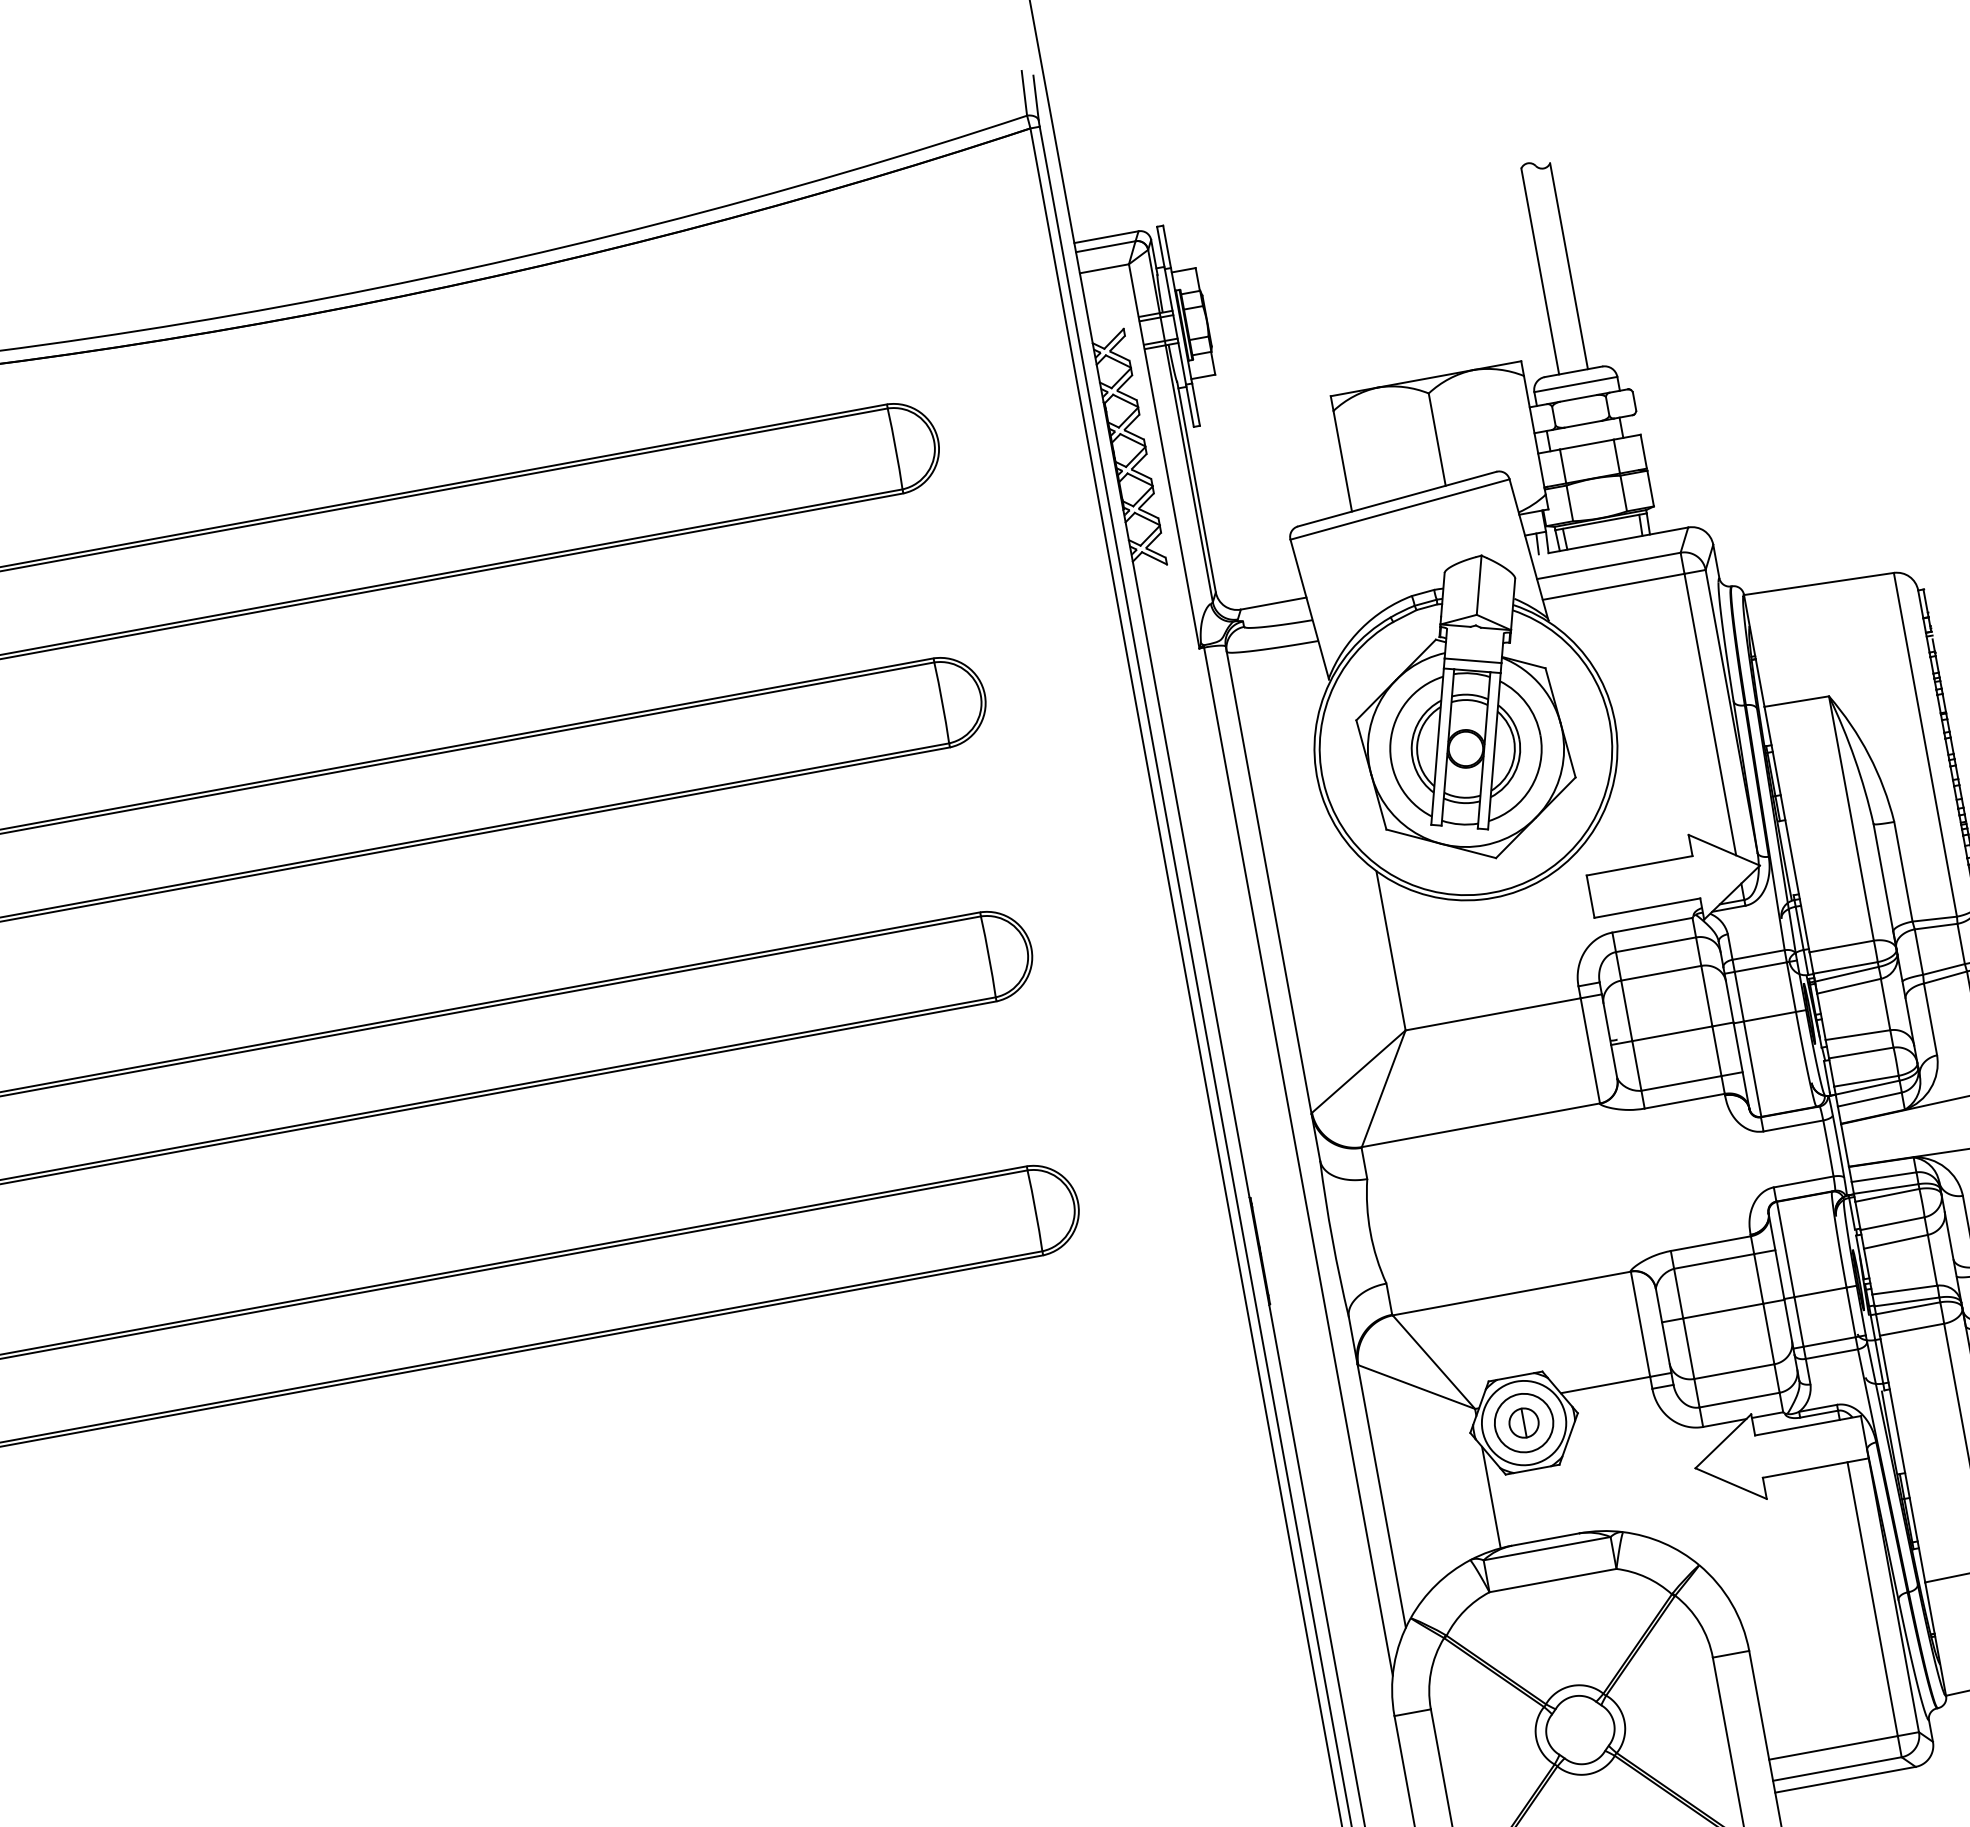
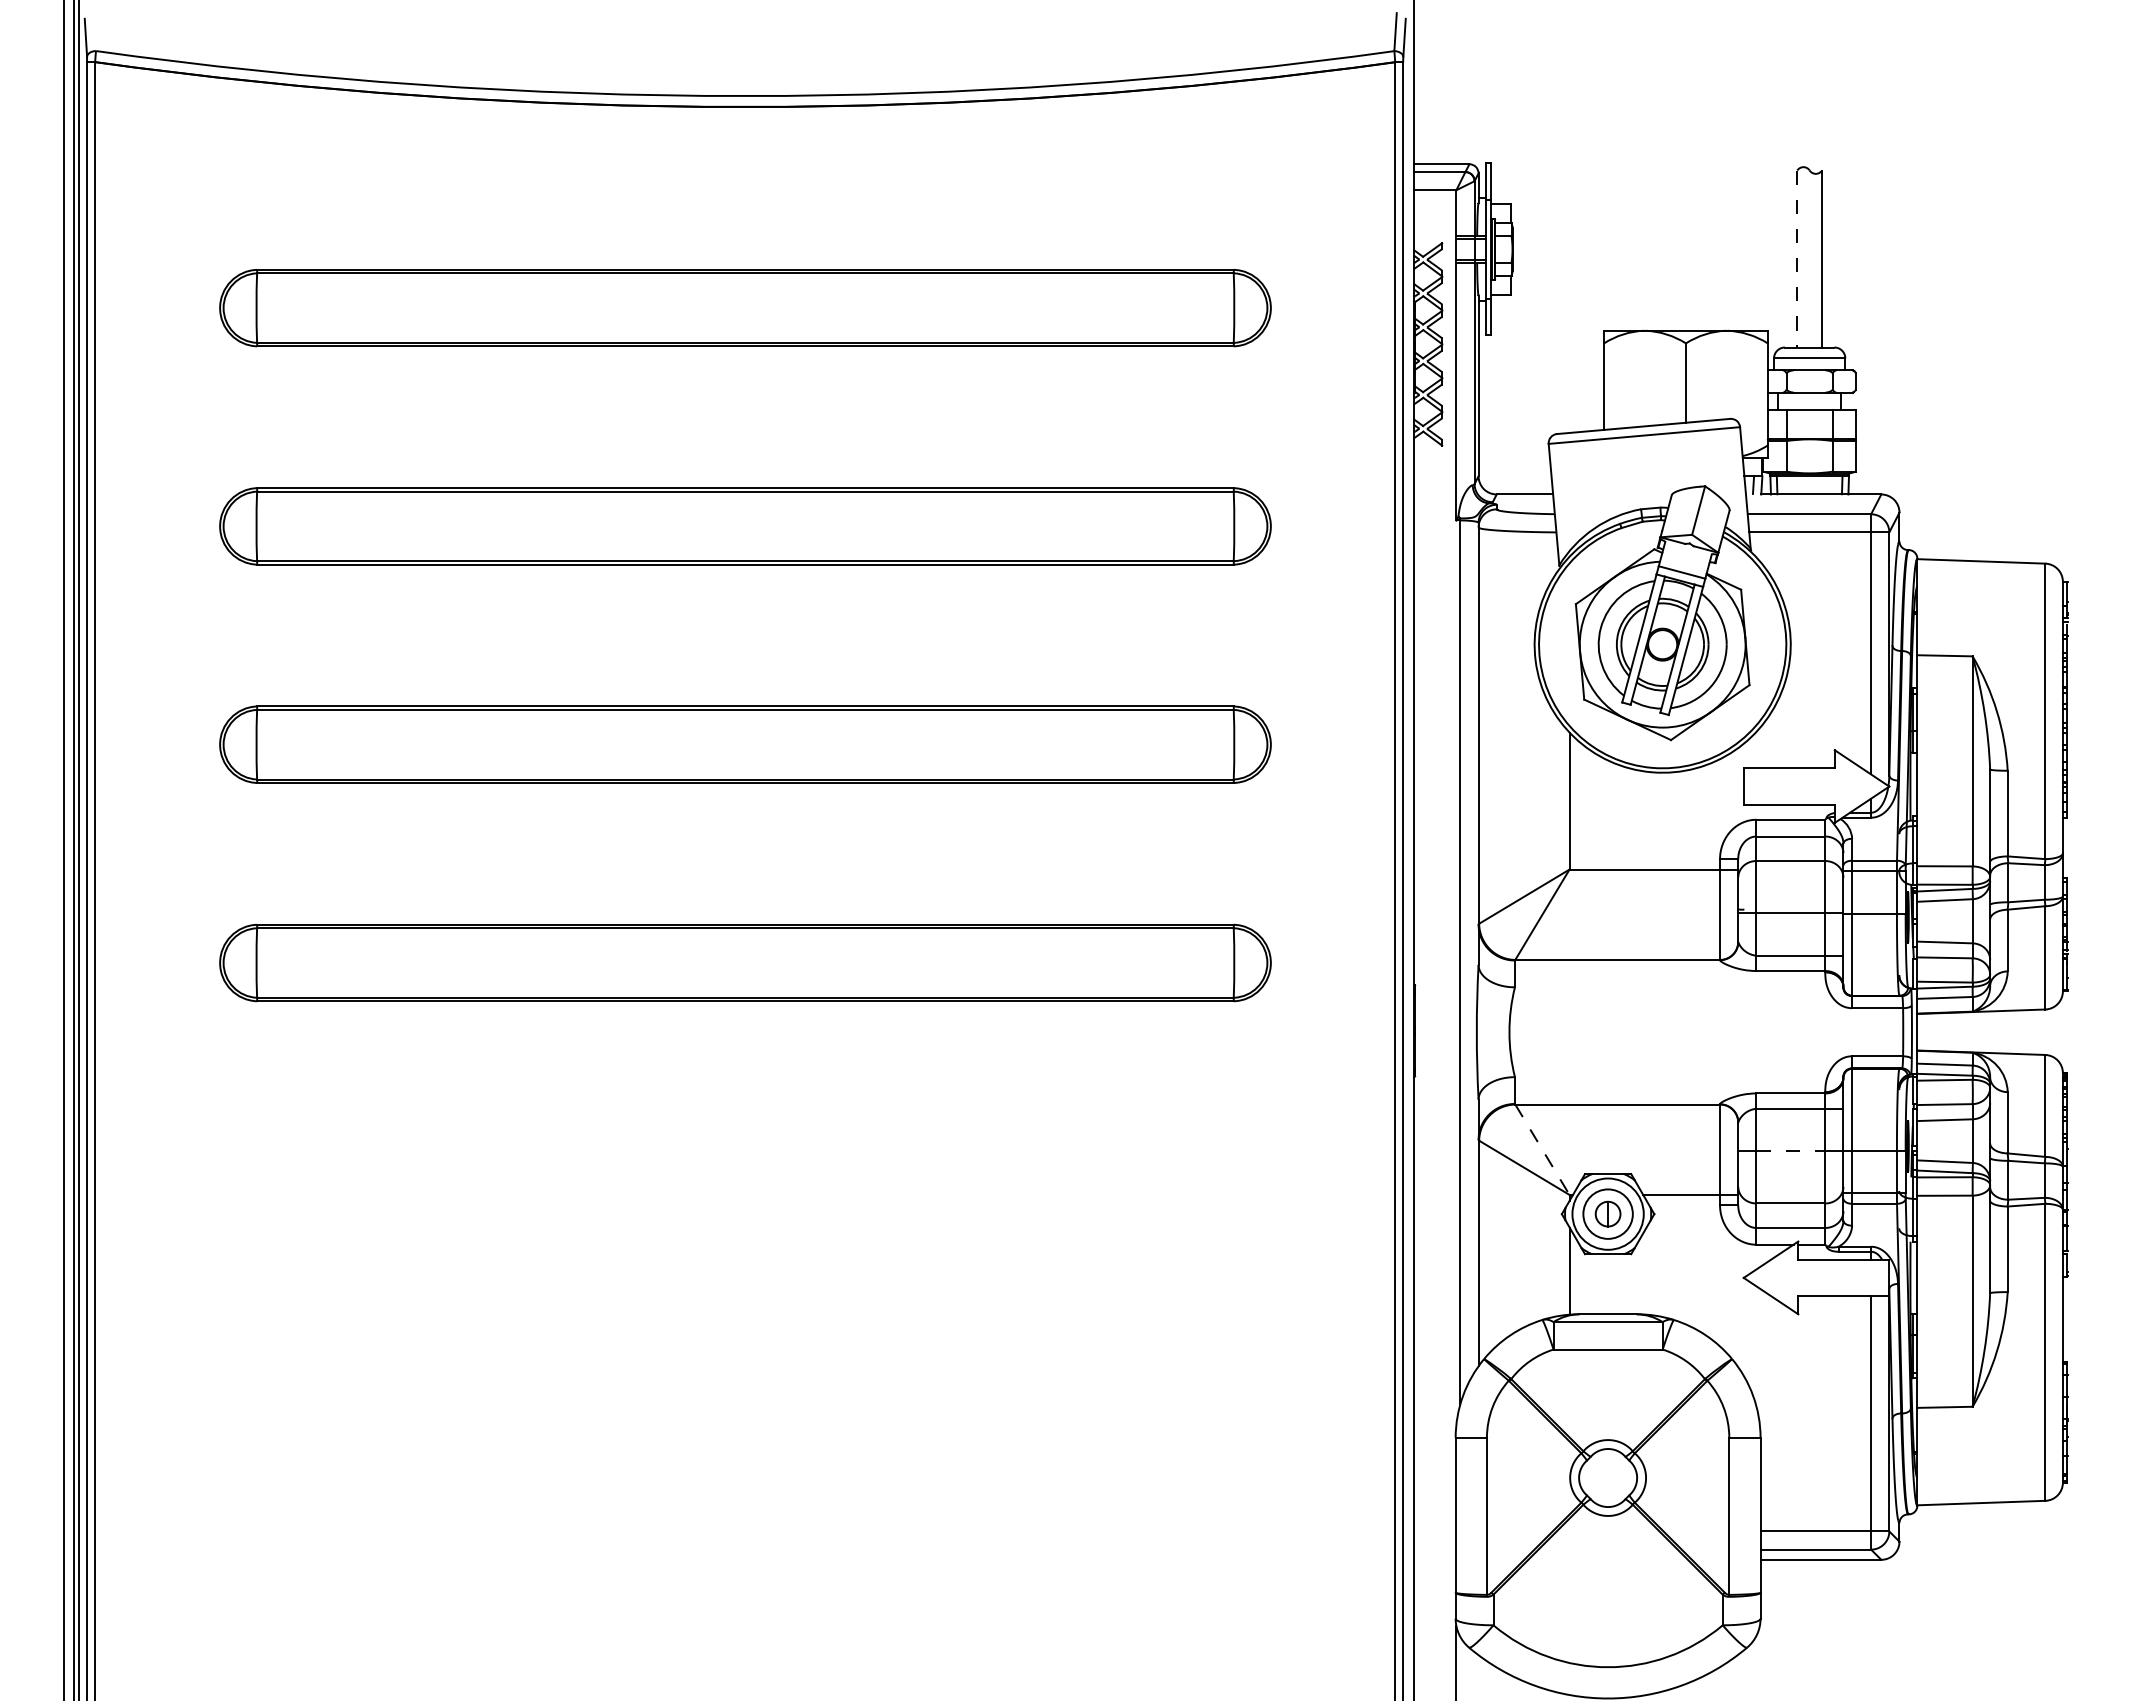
line: (1540, 272) -> (1797, 259), solid -> dashed
line: (1724, 1311) -> (1791, 1151), solid -> dashed
line: (1433, 1361) -> (1542, 1149), solid -> dashed

